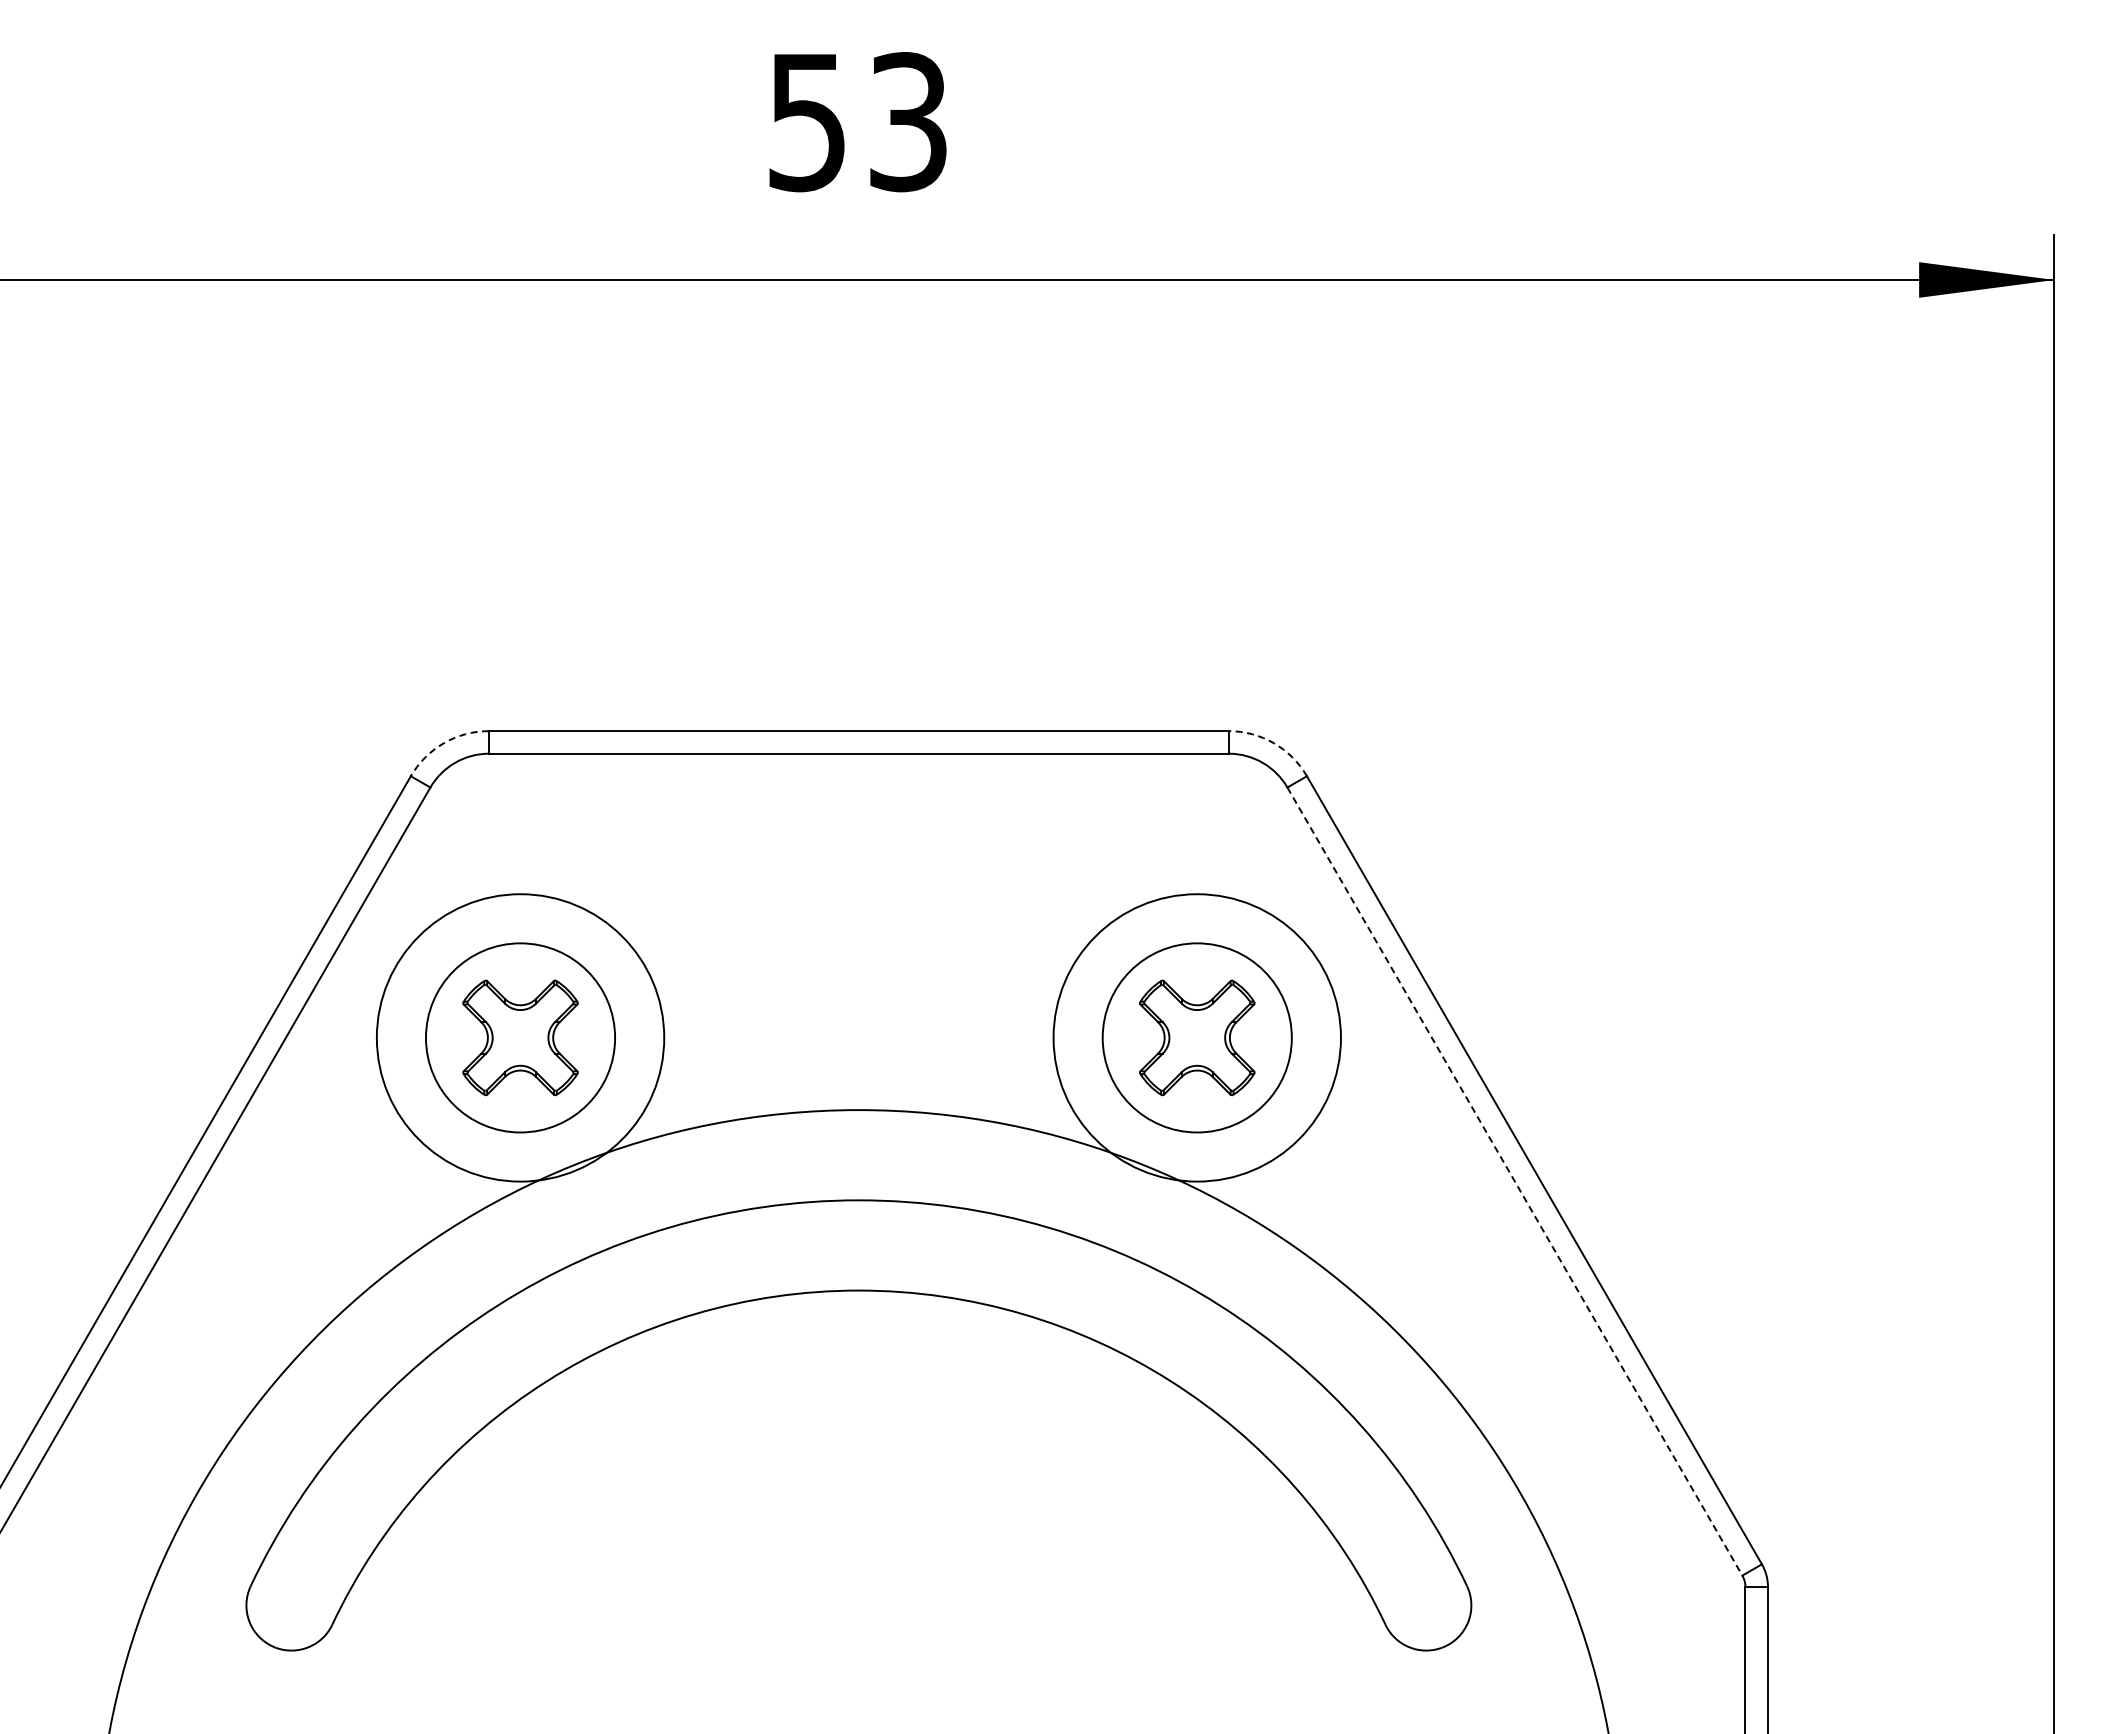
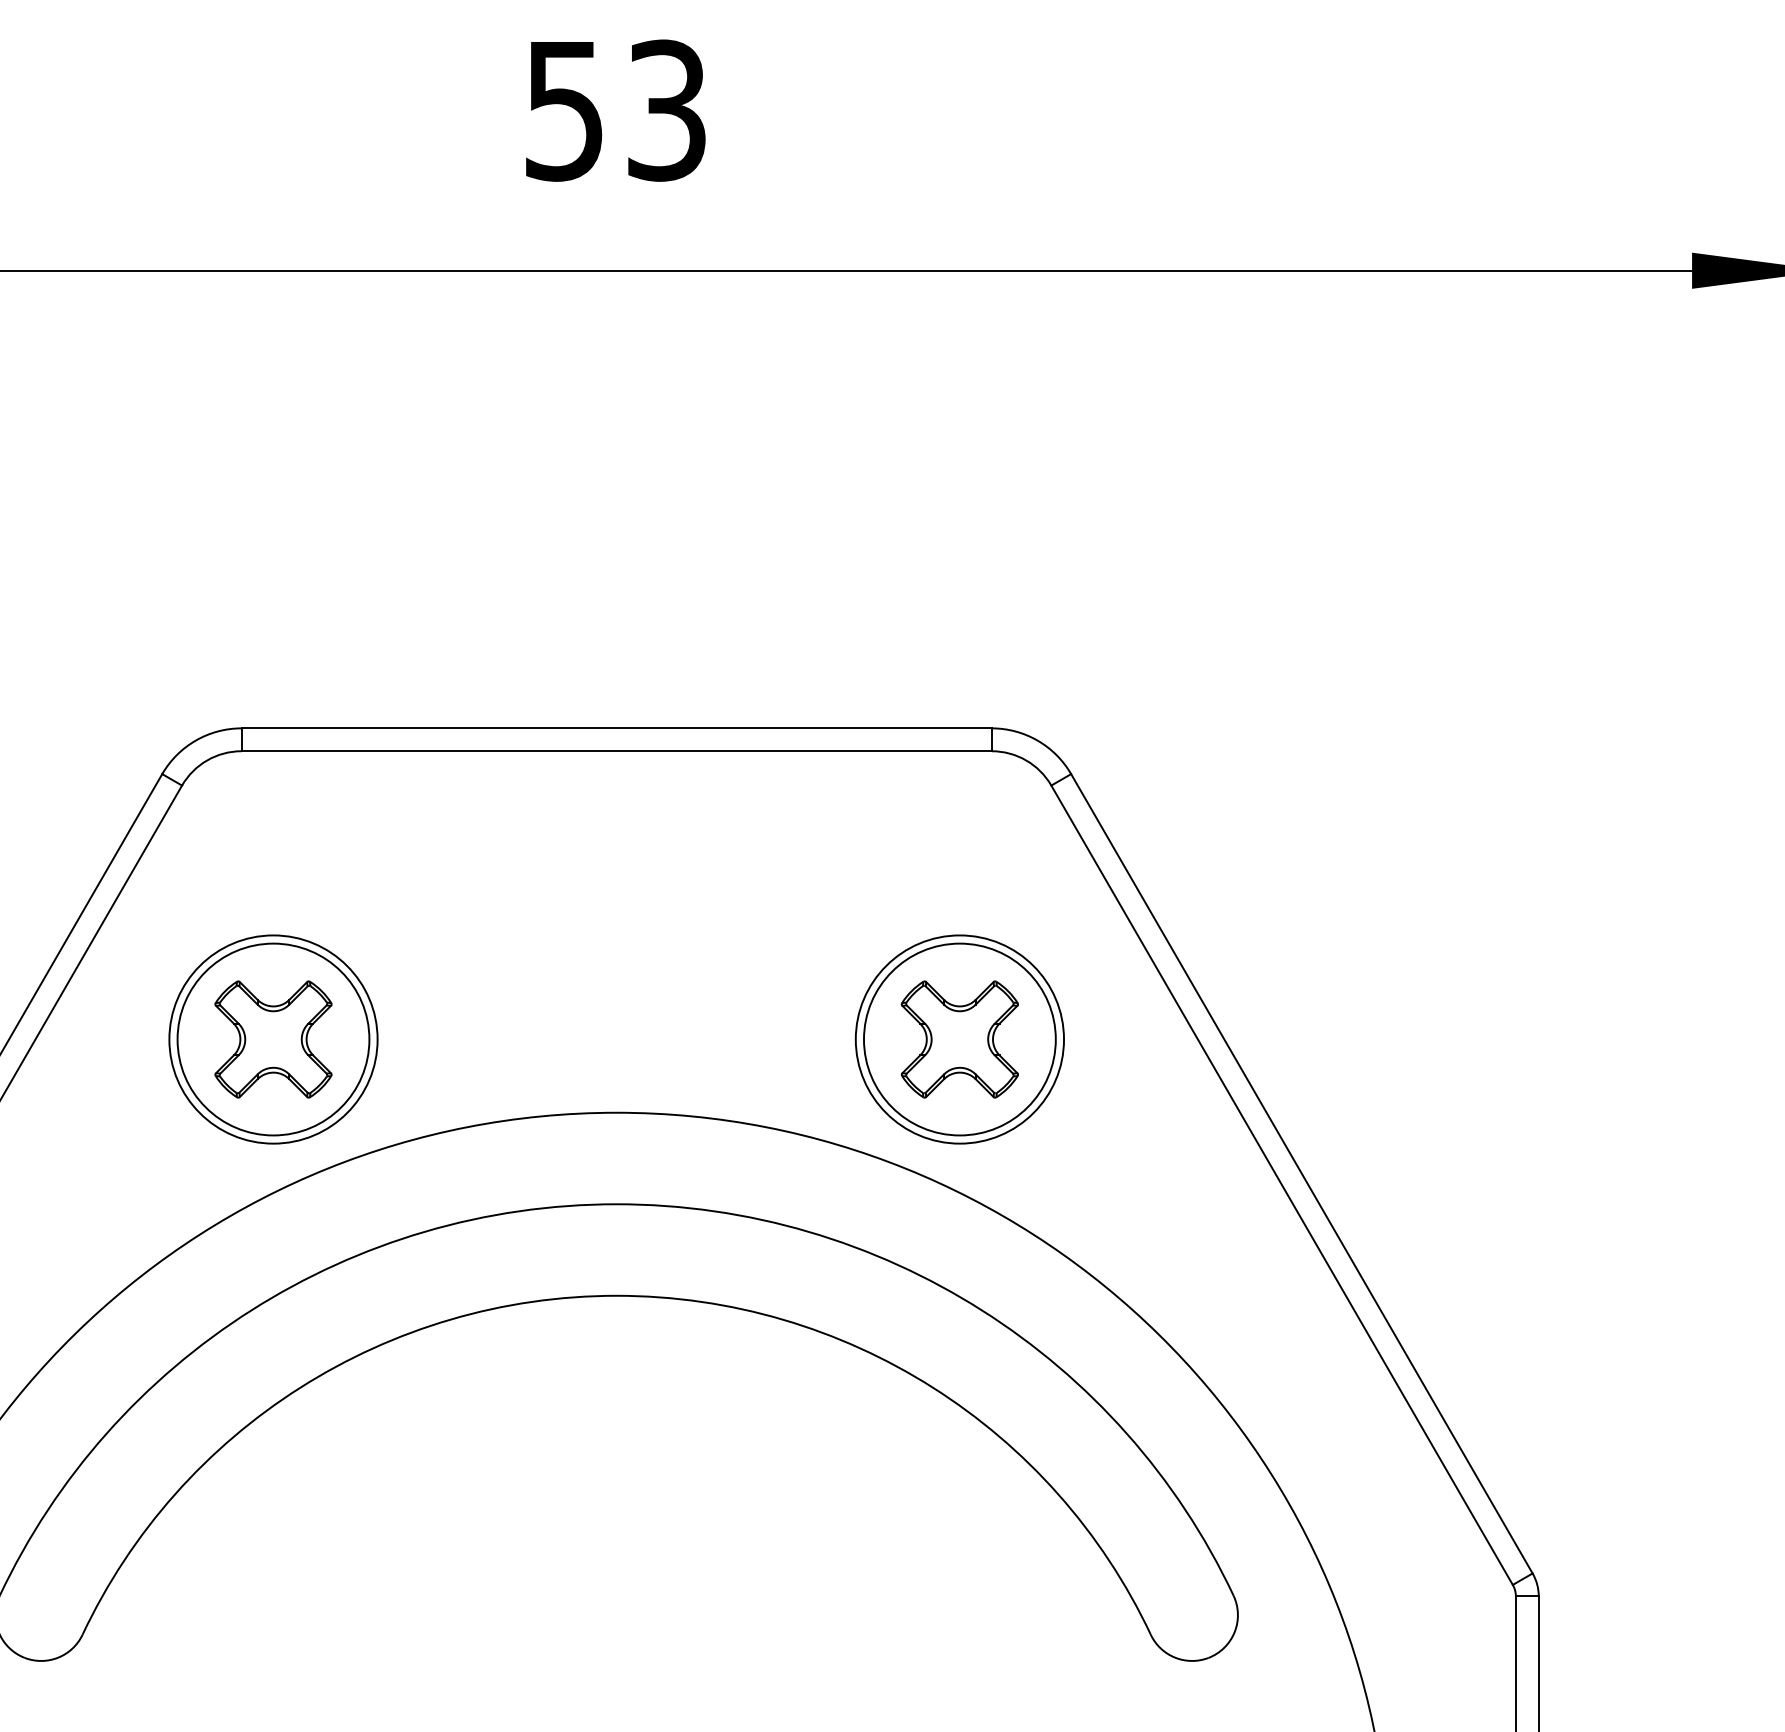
arc: (443, 743) -> (195, 740), dashed -> solid
arc: (1273, 743) -> (1037, 740), dashed -> solid
circle: (520, 1037) -> (273, 1039), size x0.71
circle: (1196, 1037) -> (959, 1039), size x0.71
line: (1514, 1181) -> (1281, 1185), dashed -> solid

